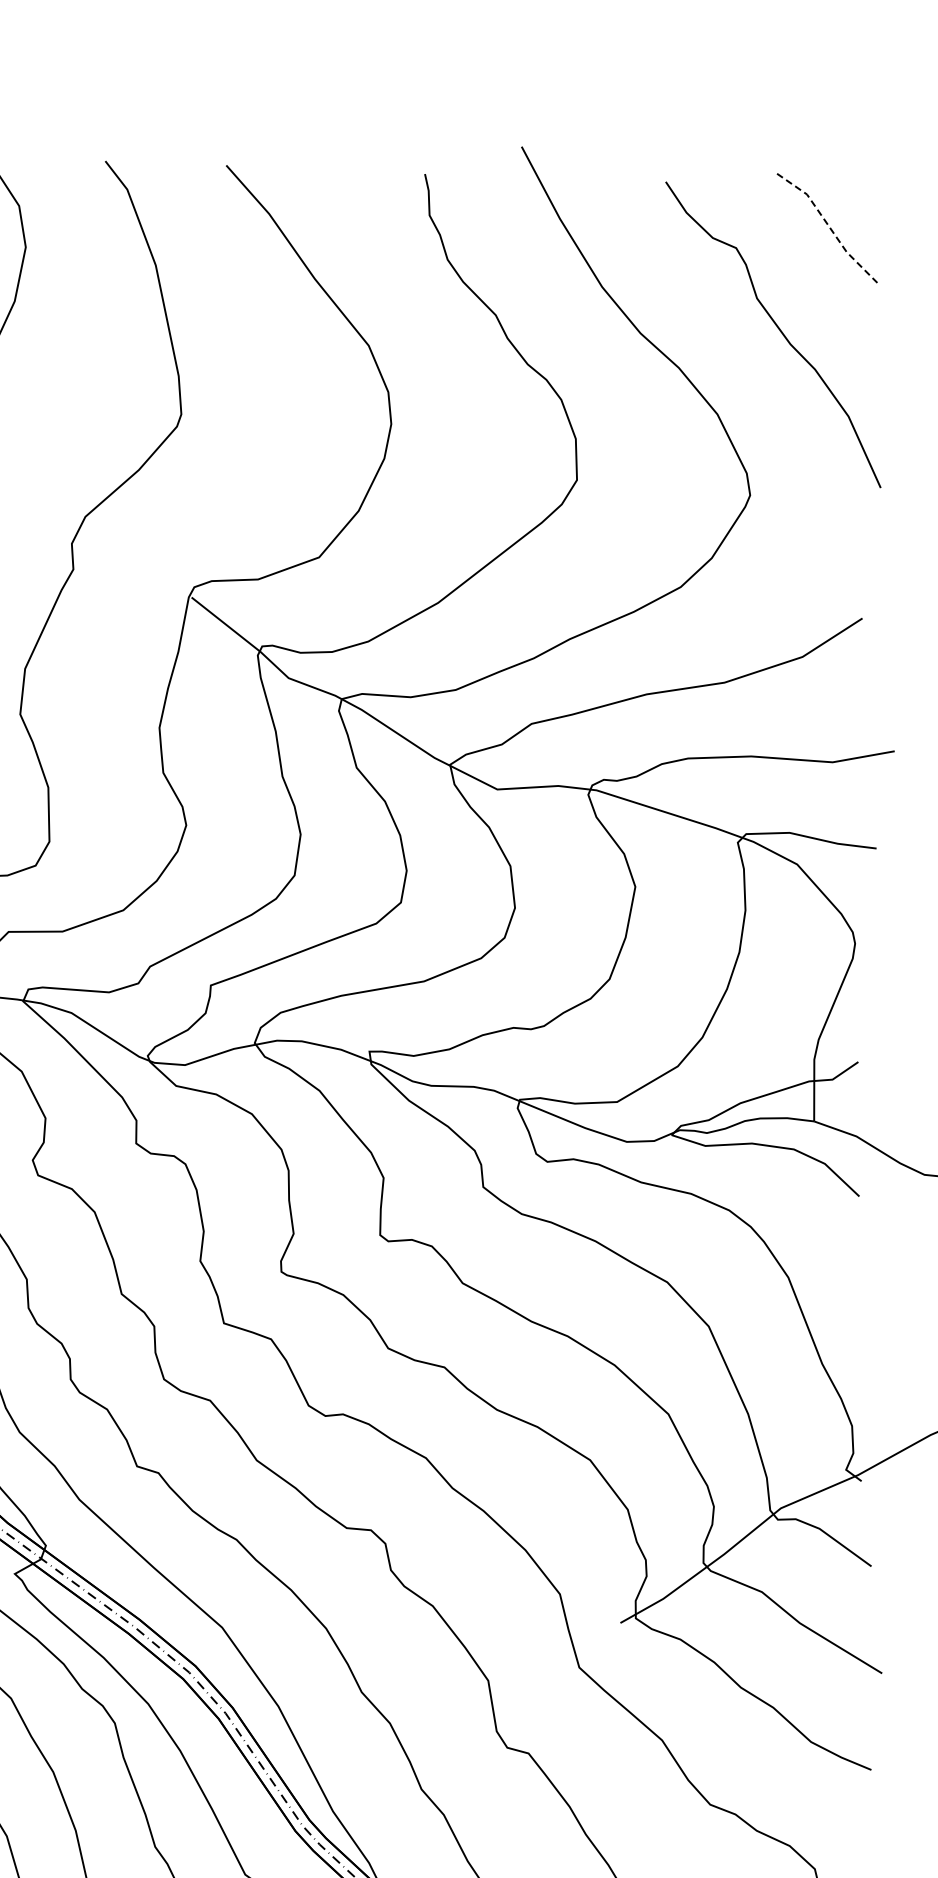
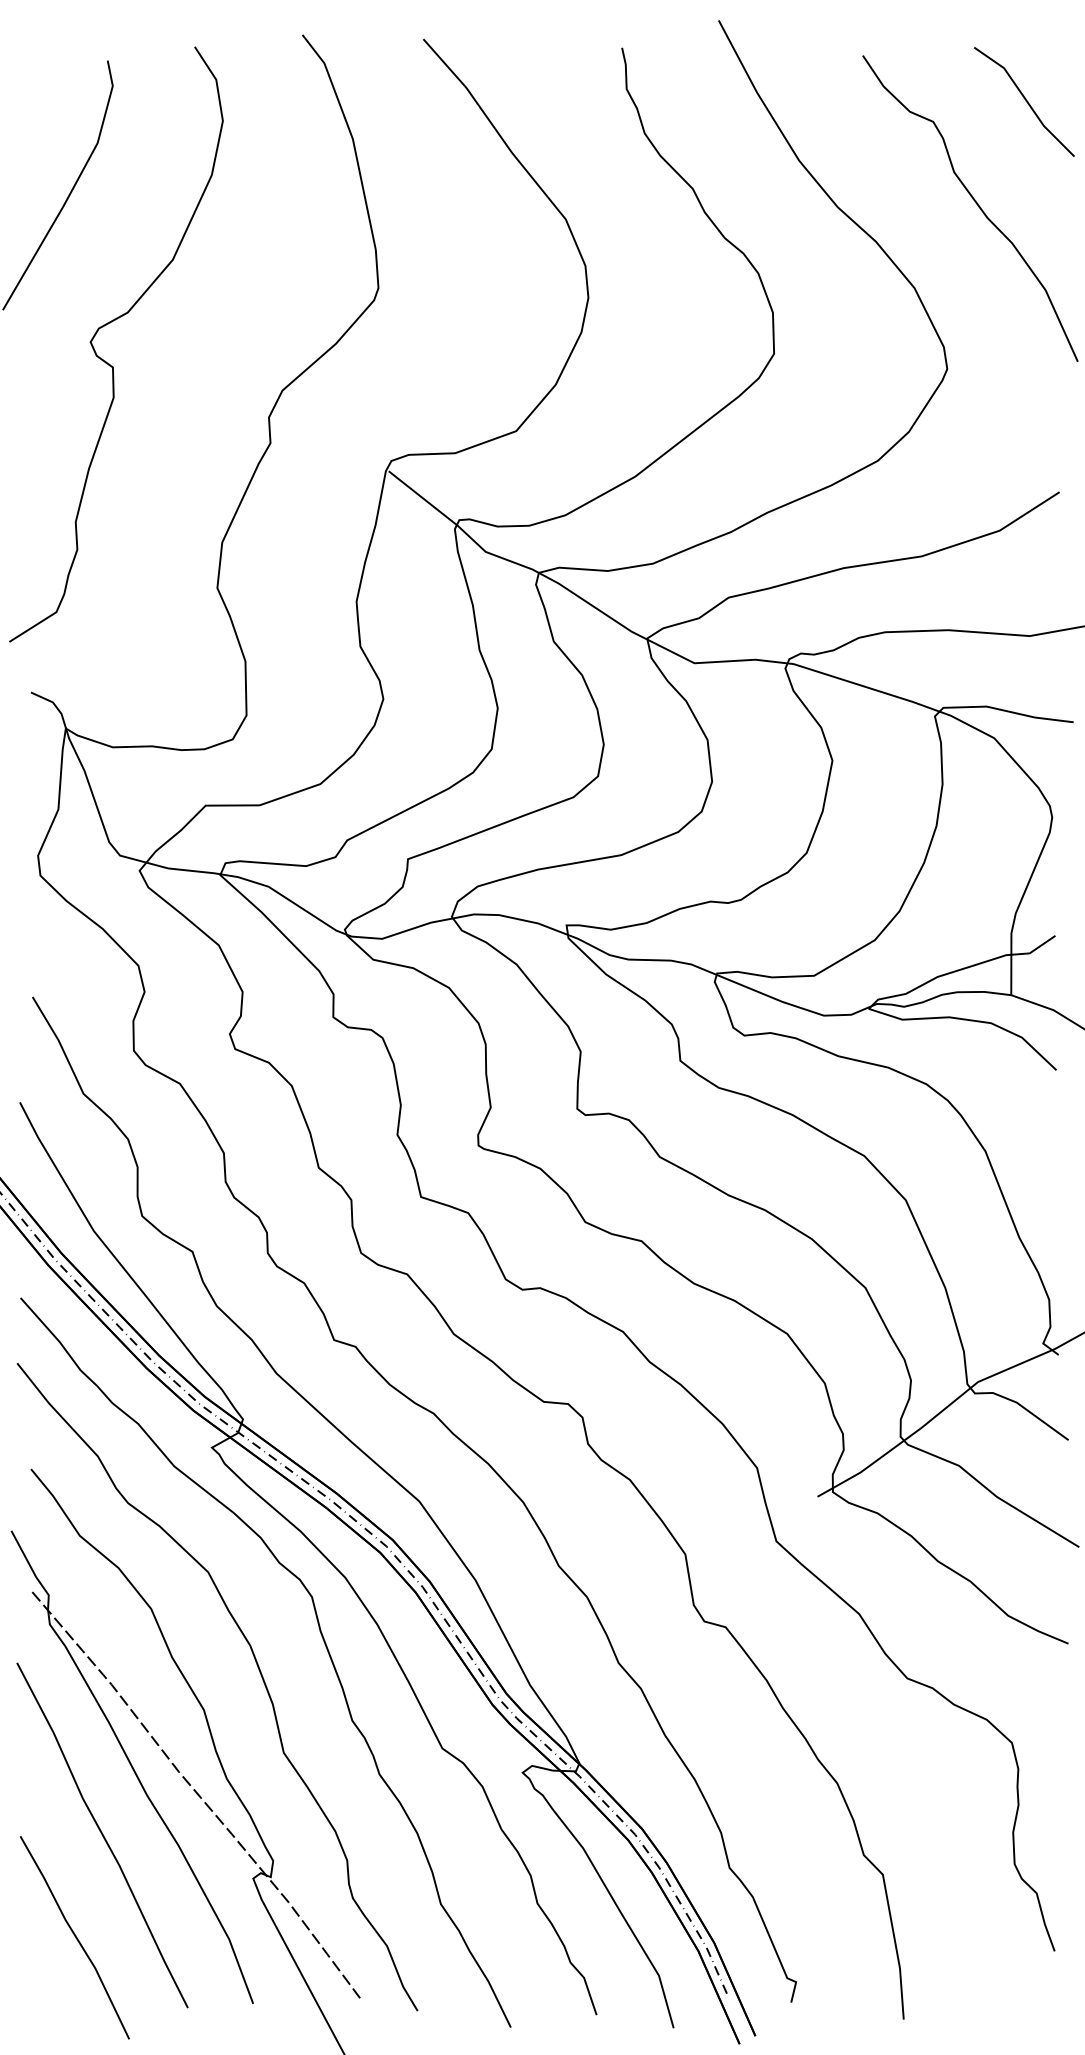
line: (828, 225) -> (1025, 99), dashed -> solid

